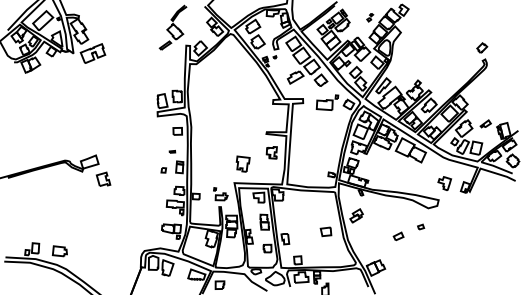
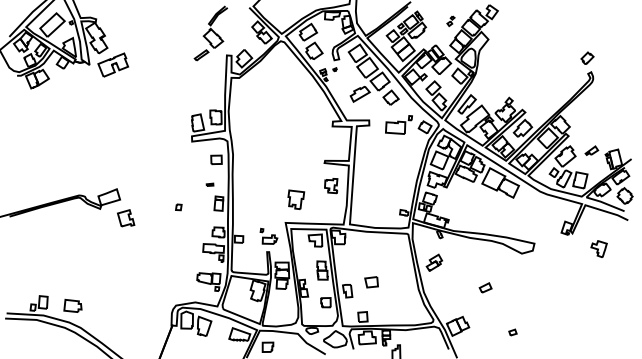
part: (163, 170) -> (178, 207), moved
part: (444, 183) -> (598, 248), moved
part: (421, 226) -> (513, 331), moved
part: (325, 231) -> (370, 281), moved

